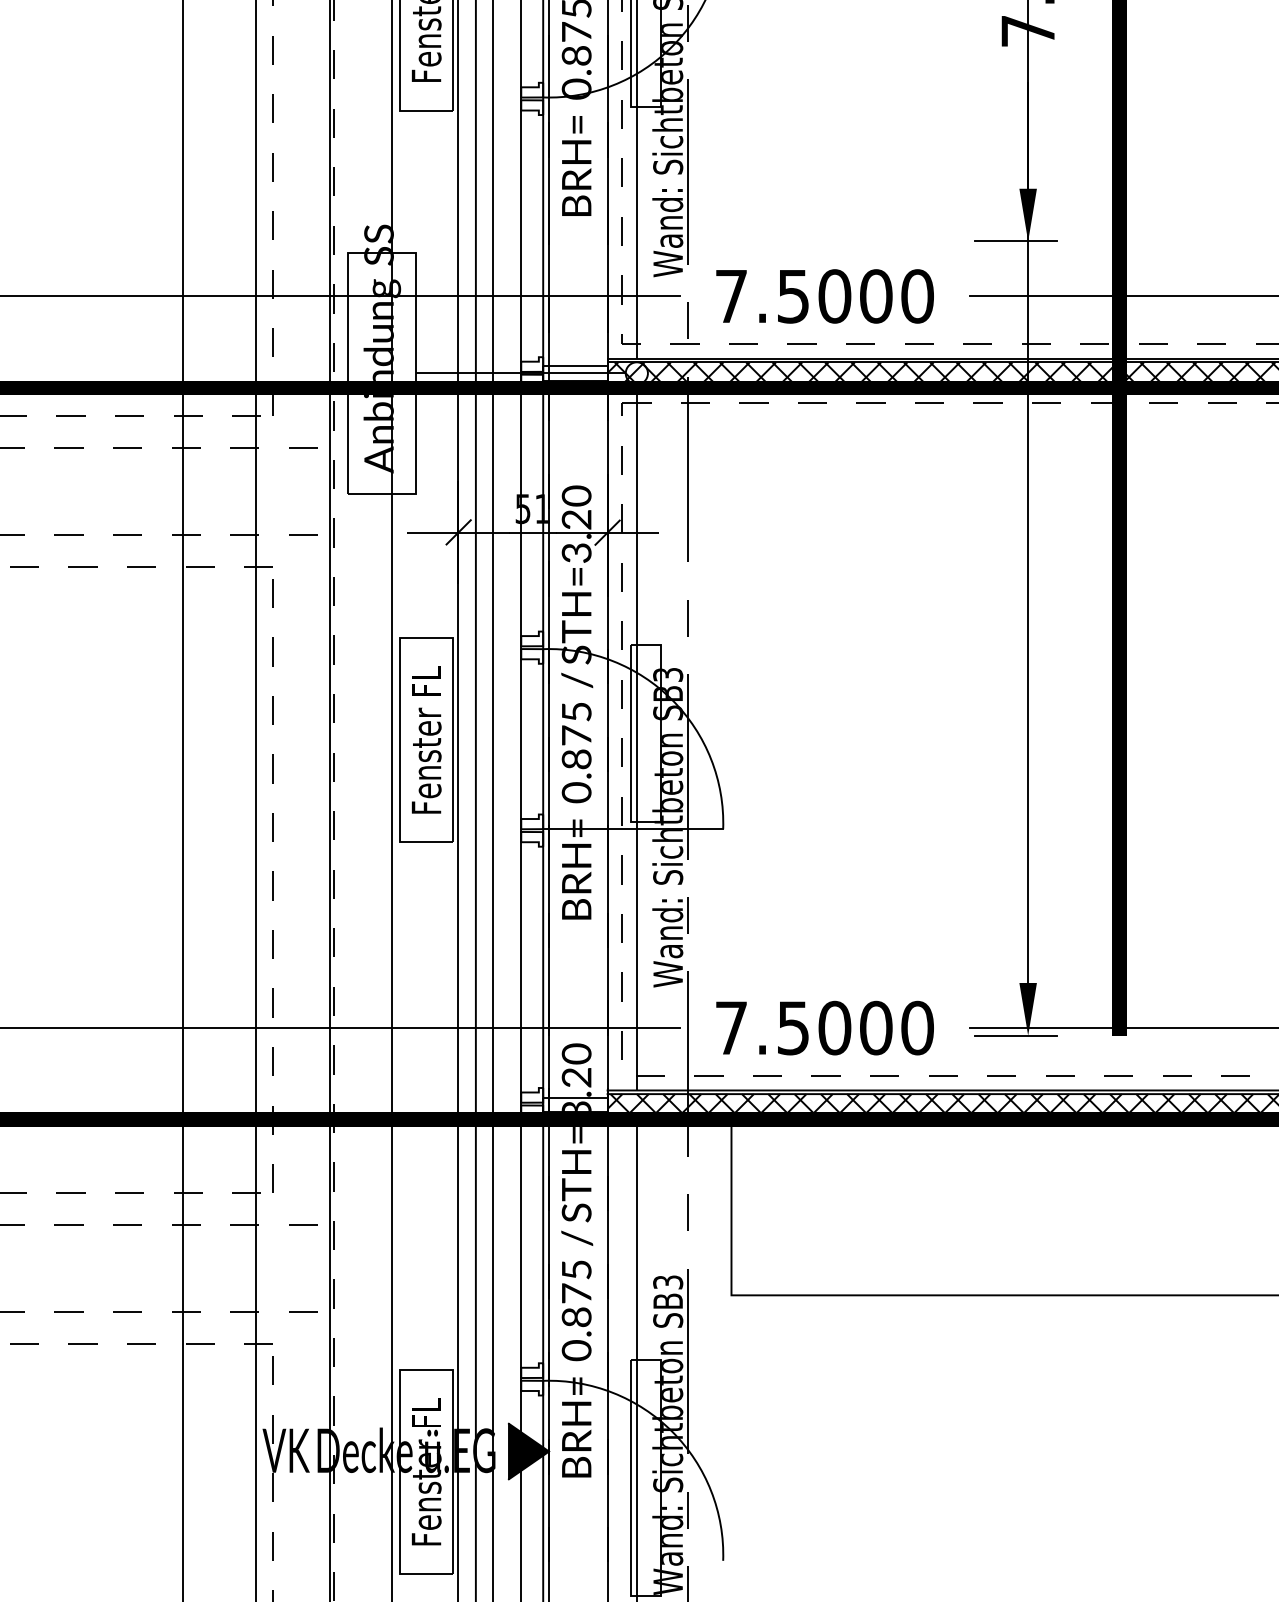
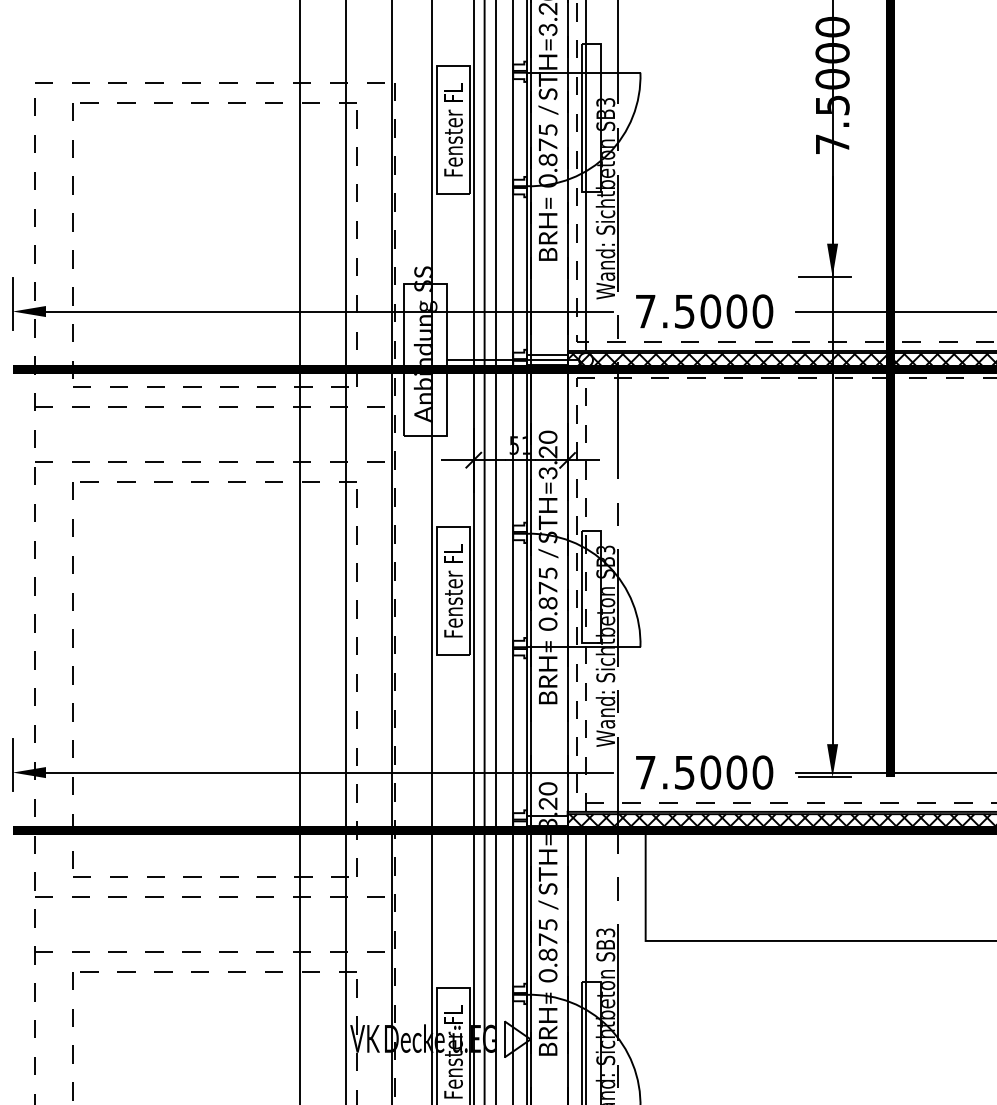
line: (637, 739) -> (586, 590), solid -> dashed
fill: (528, 1450) -> (517, 1038), removed

